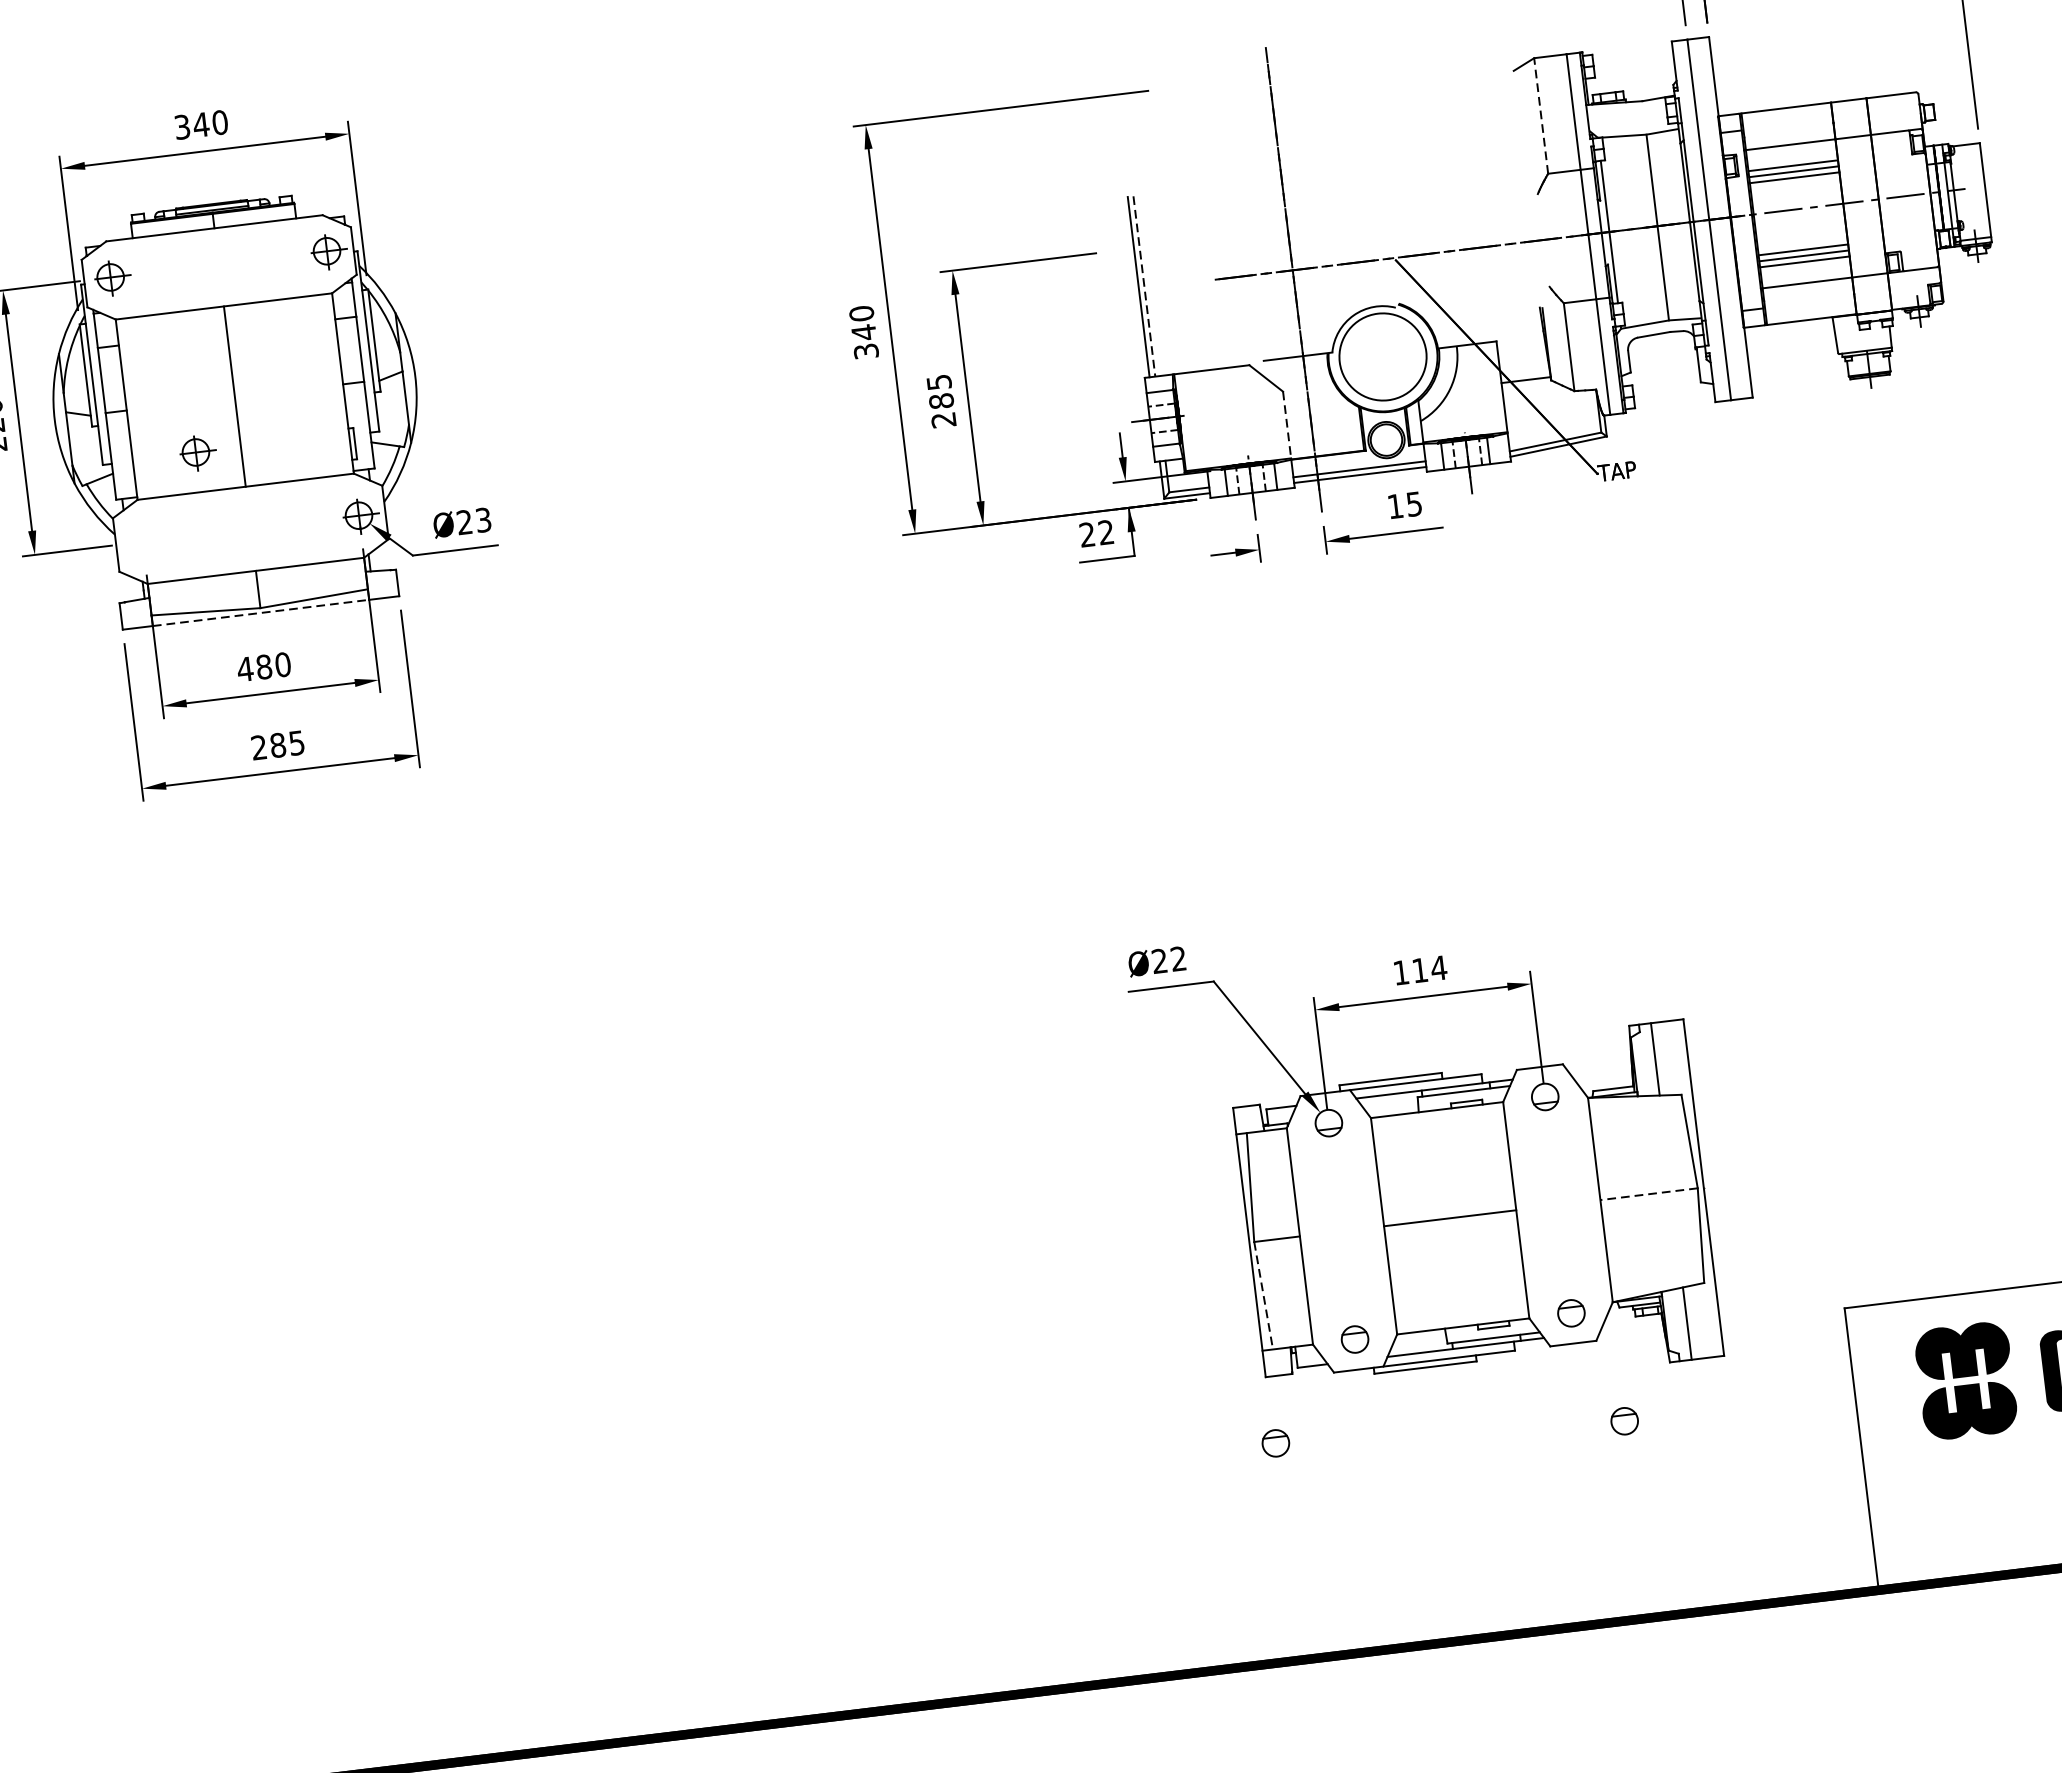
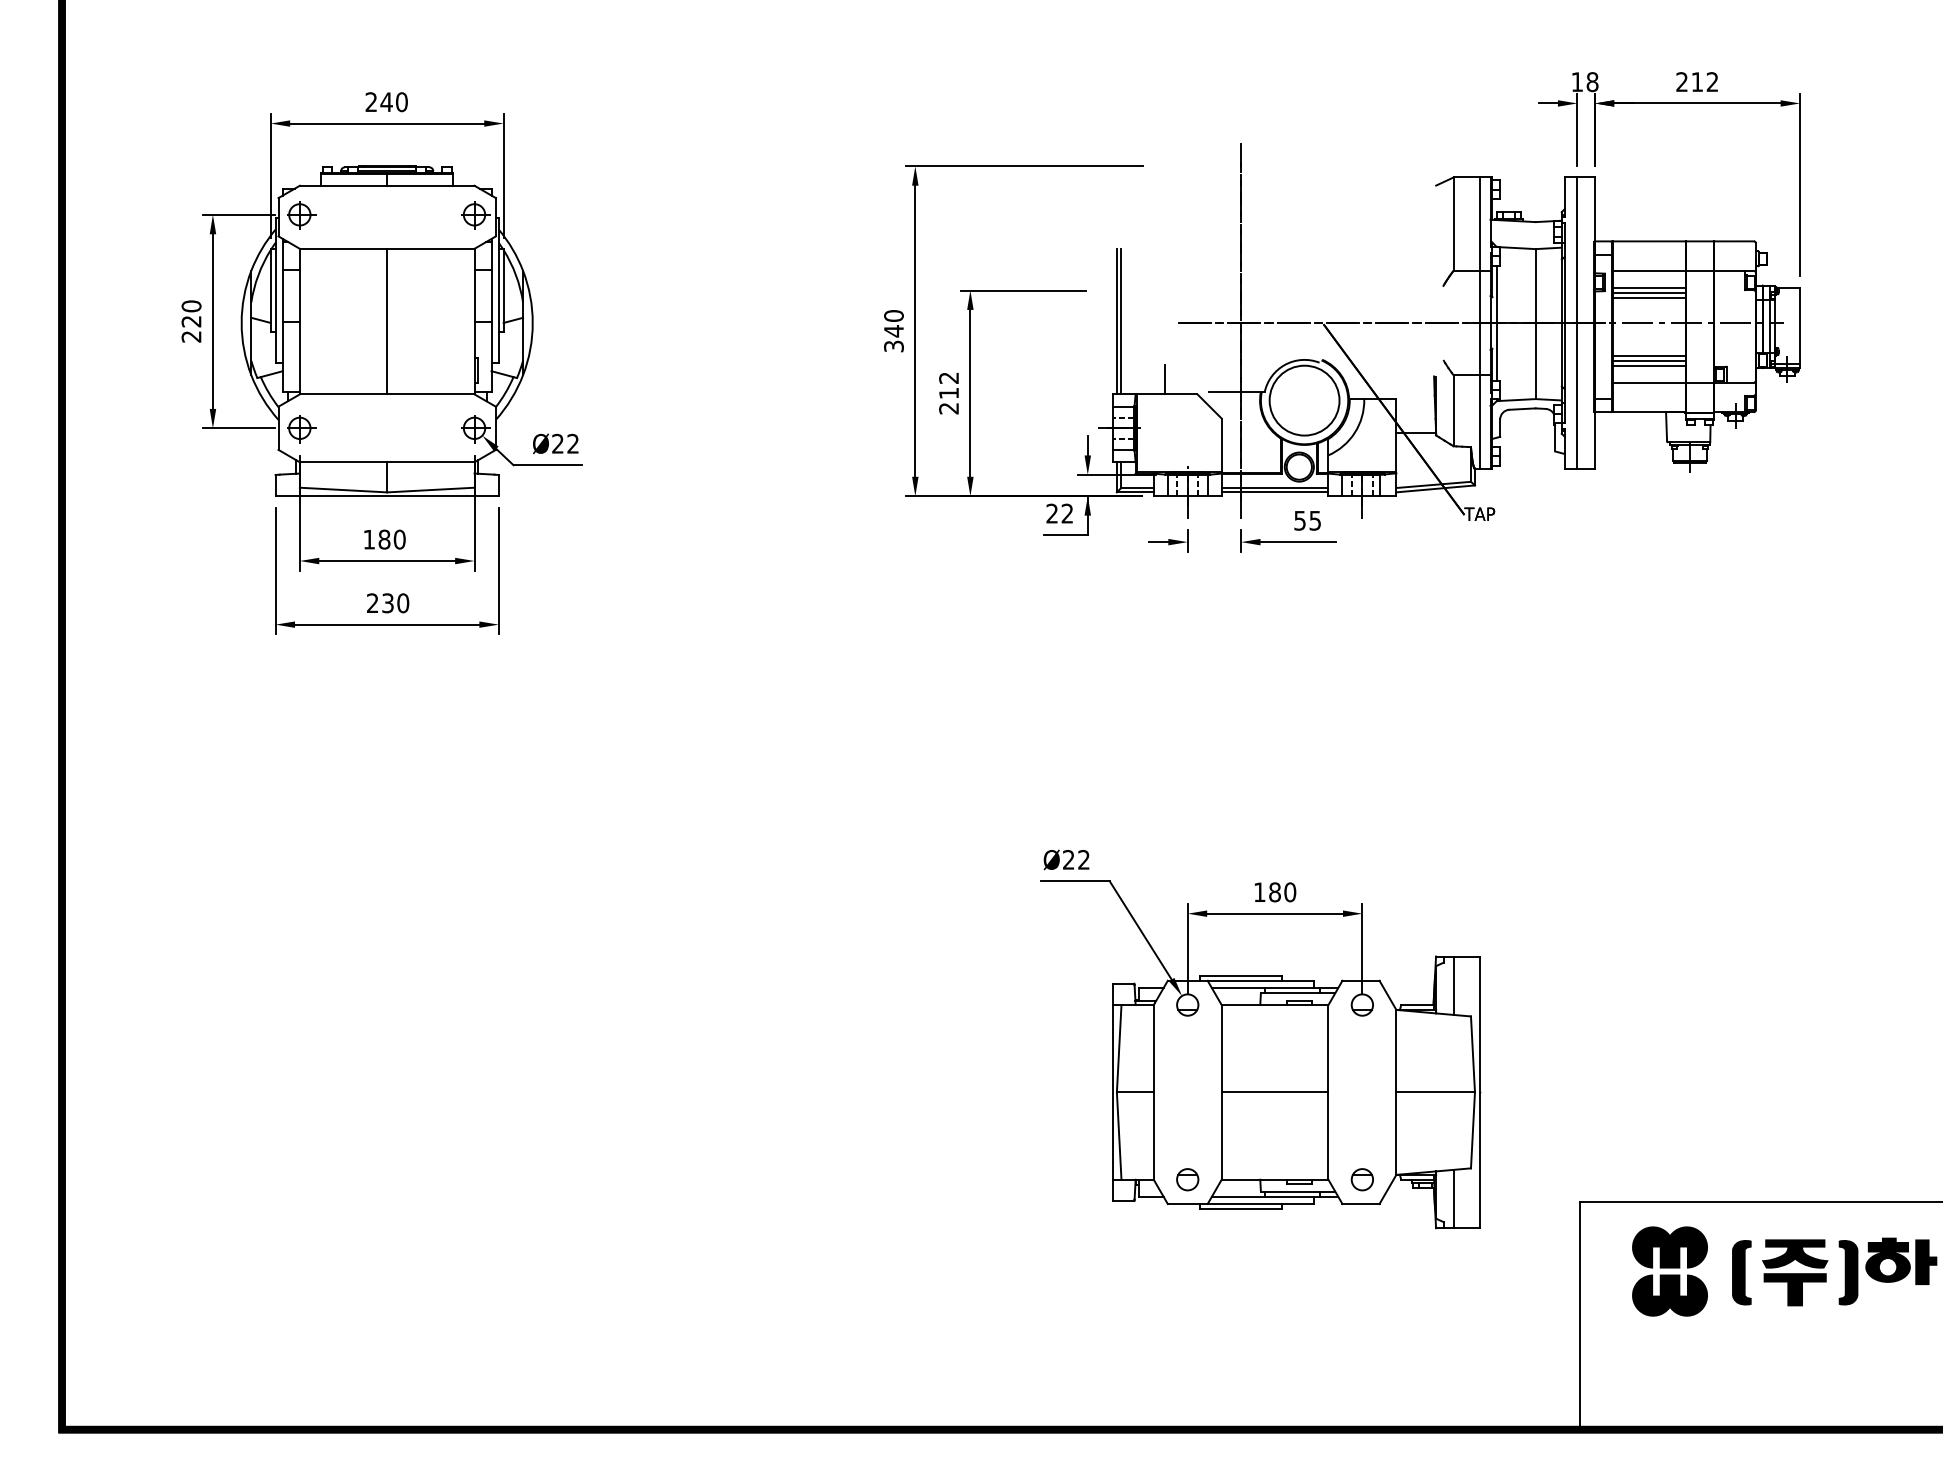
line: (1541, 116) -> (1453, 224), dashed -> solid
text: (182, 127) -> (371, 102), 340 -> 240
line: (1144, 286) -> (1121, 321), dashed -> solid
line: (1206, 351) -> (1164, 379), added
text: (940, 391) -> (949, 385), 285 -> 212
line: (1286, 426) -> (1221, 446), dashed -> solid
part: (198, 453) -> (301, 429), moved
text: (1394, 506) -> (1299, 520), 15 -> 55
text: (482, 519) -> (572, 443), Ø23 -> Ø22
line: (261, 613) -> (387, 496), dashed -> solid
text: (244, 669) -> (368, 539), 480 -> 180
text: (287, 744) -> (395, 603), 285 -> 230
text: (1429, 969) -> (1282, 892), 114 -> 180
line: (1648, 1194) -> (1435, 1092), dashed -> solid
line: (1264, 1296) -> (1119, 1136), dashed -> solid
part: (1623, 1421) -> (1393, 1270), removed
part: (1275, 1443) -> (1114, 1254), removed

